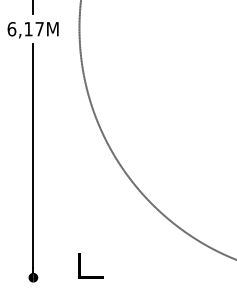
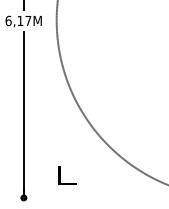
part: (80, 265) -> (60, 175), moved

